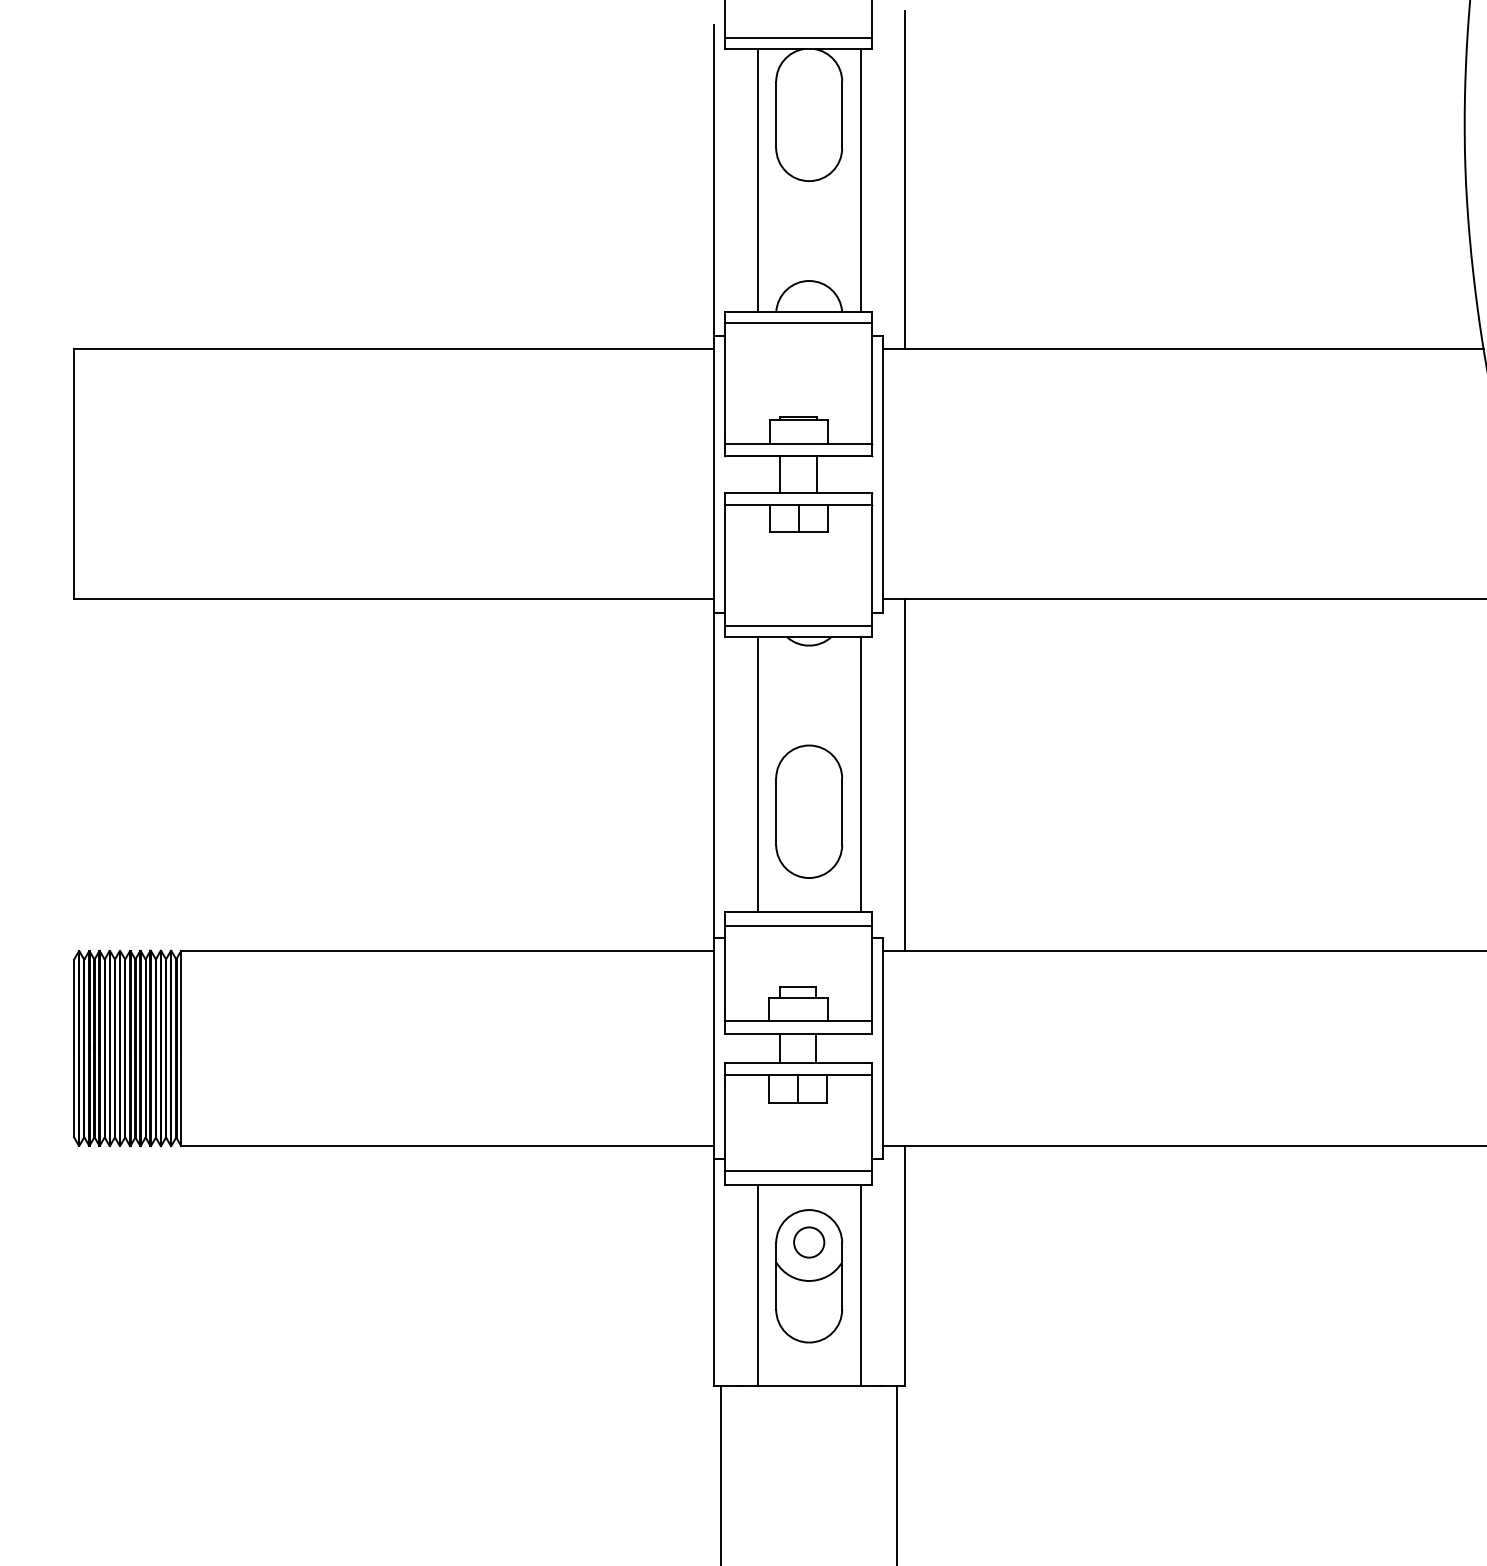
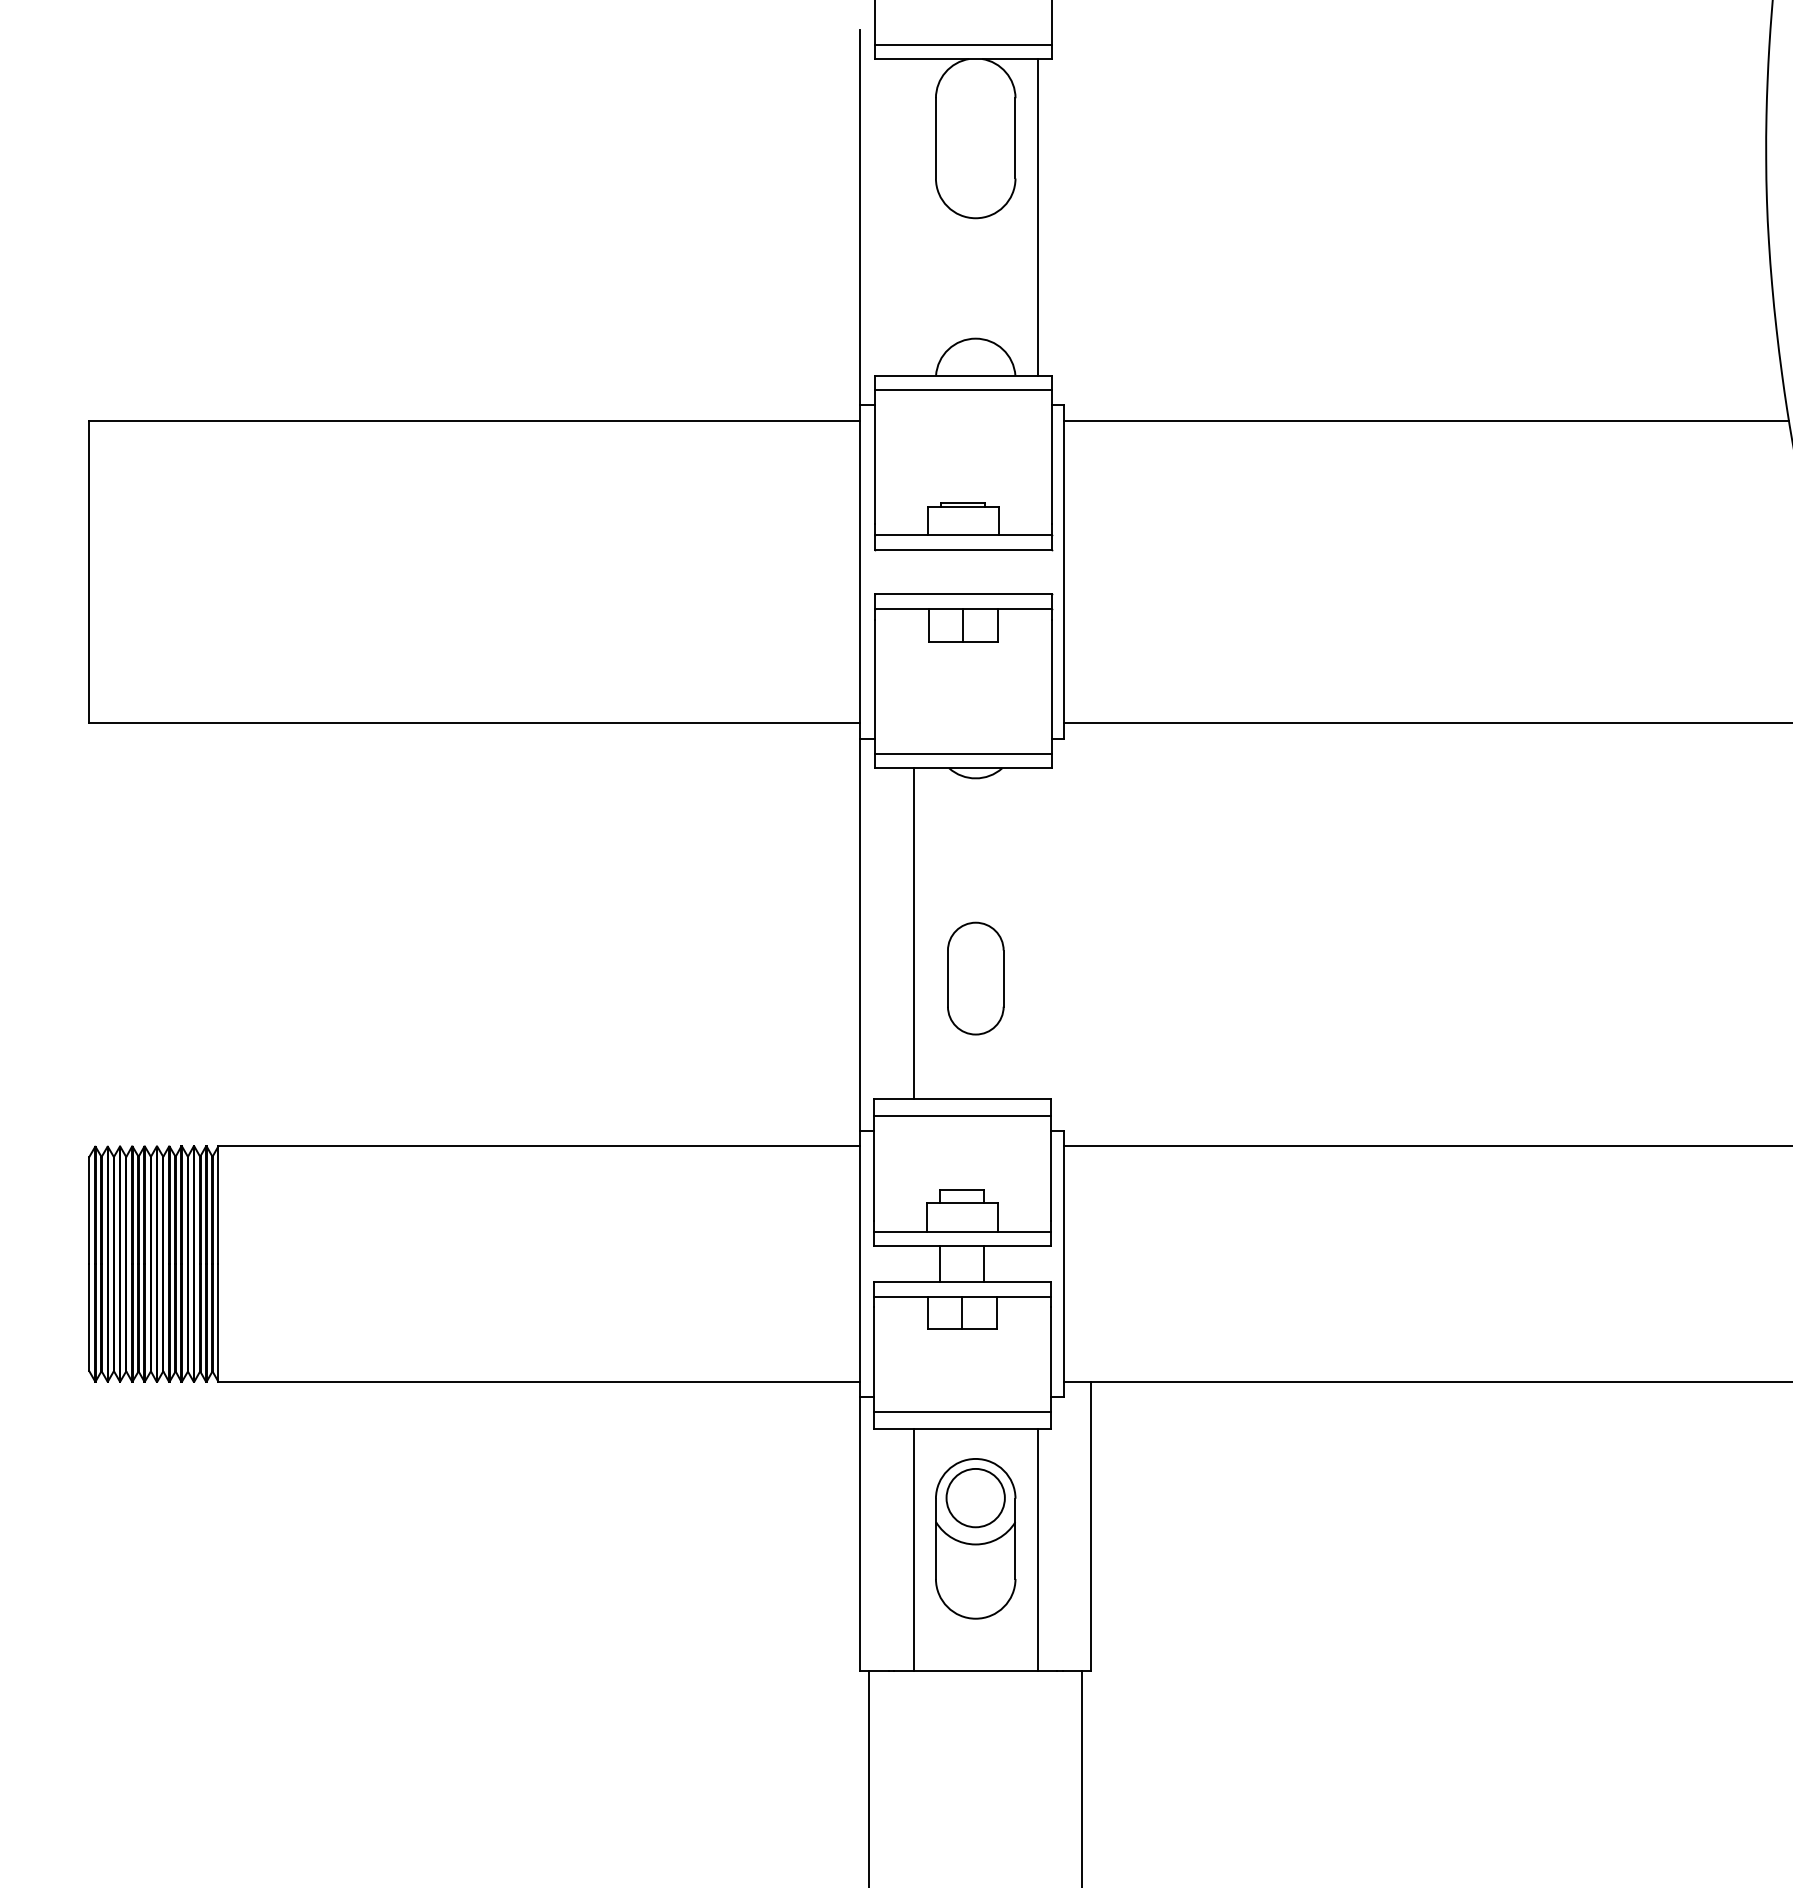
line: (757, 180) -> (913, 217), removed
line: (904, 180) -> (1090, 217), removed
line: (780, 474) -> (941, 571), removed
line: (817, 474) -> (985, 571), removed
line: (860, 774) -> (1037, 933), removed
line: (904, 775) -> (1090, 934), removed
part: (809, 811) -> (975, 978), size x0.7
circle: (809, 1242) -> (975, 1497), size x1.6

